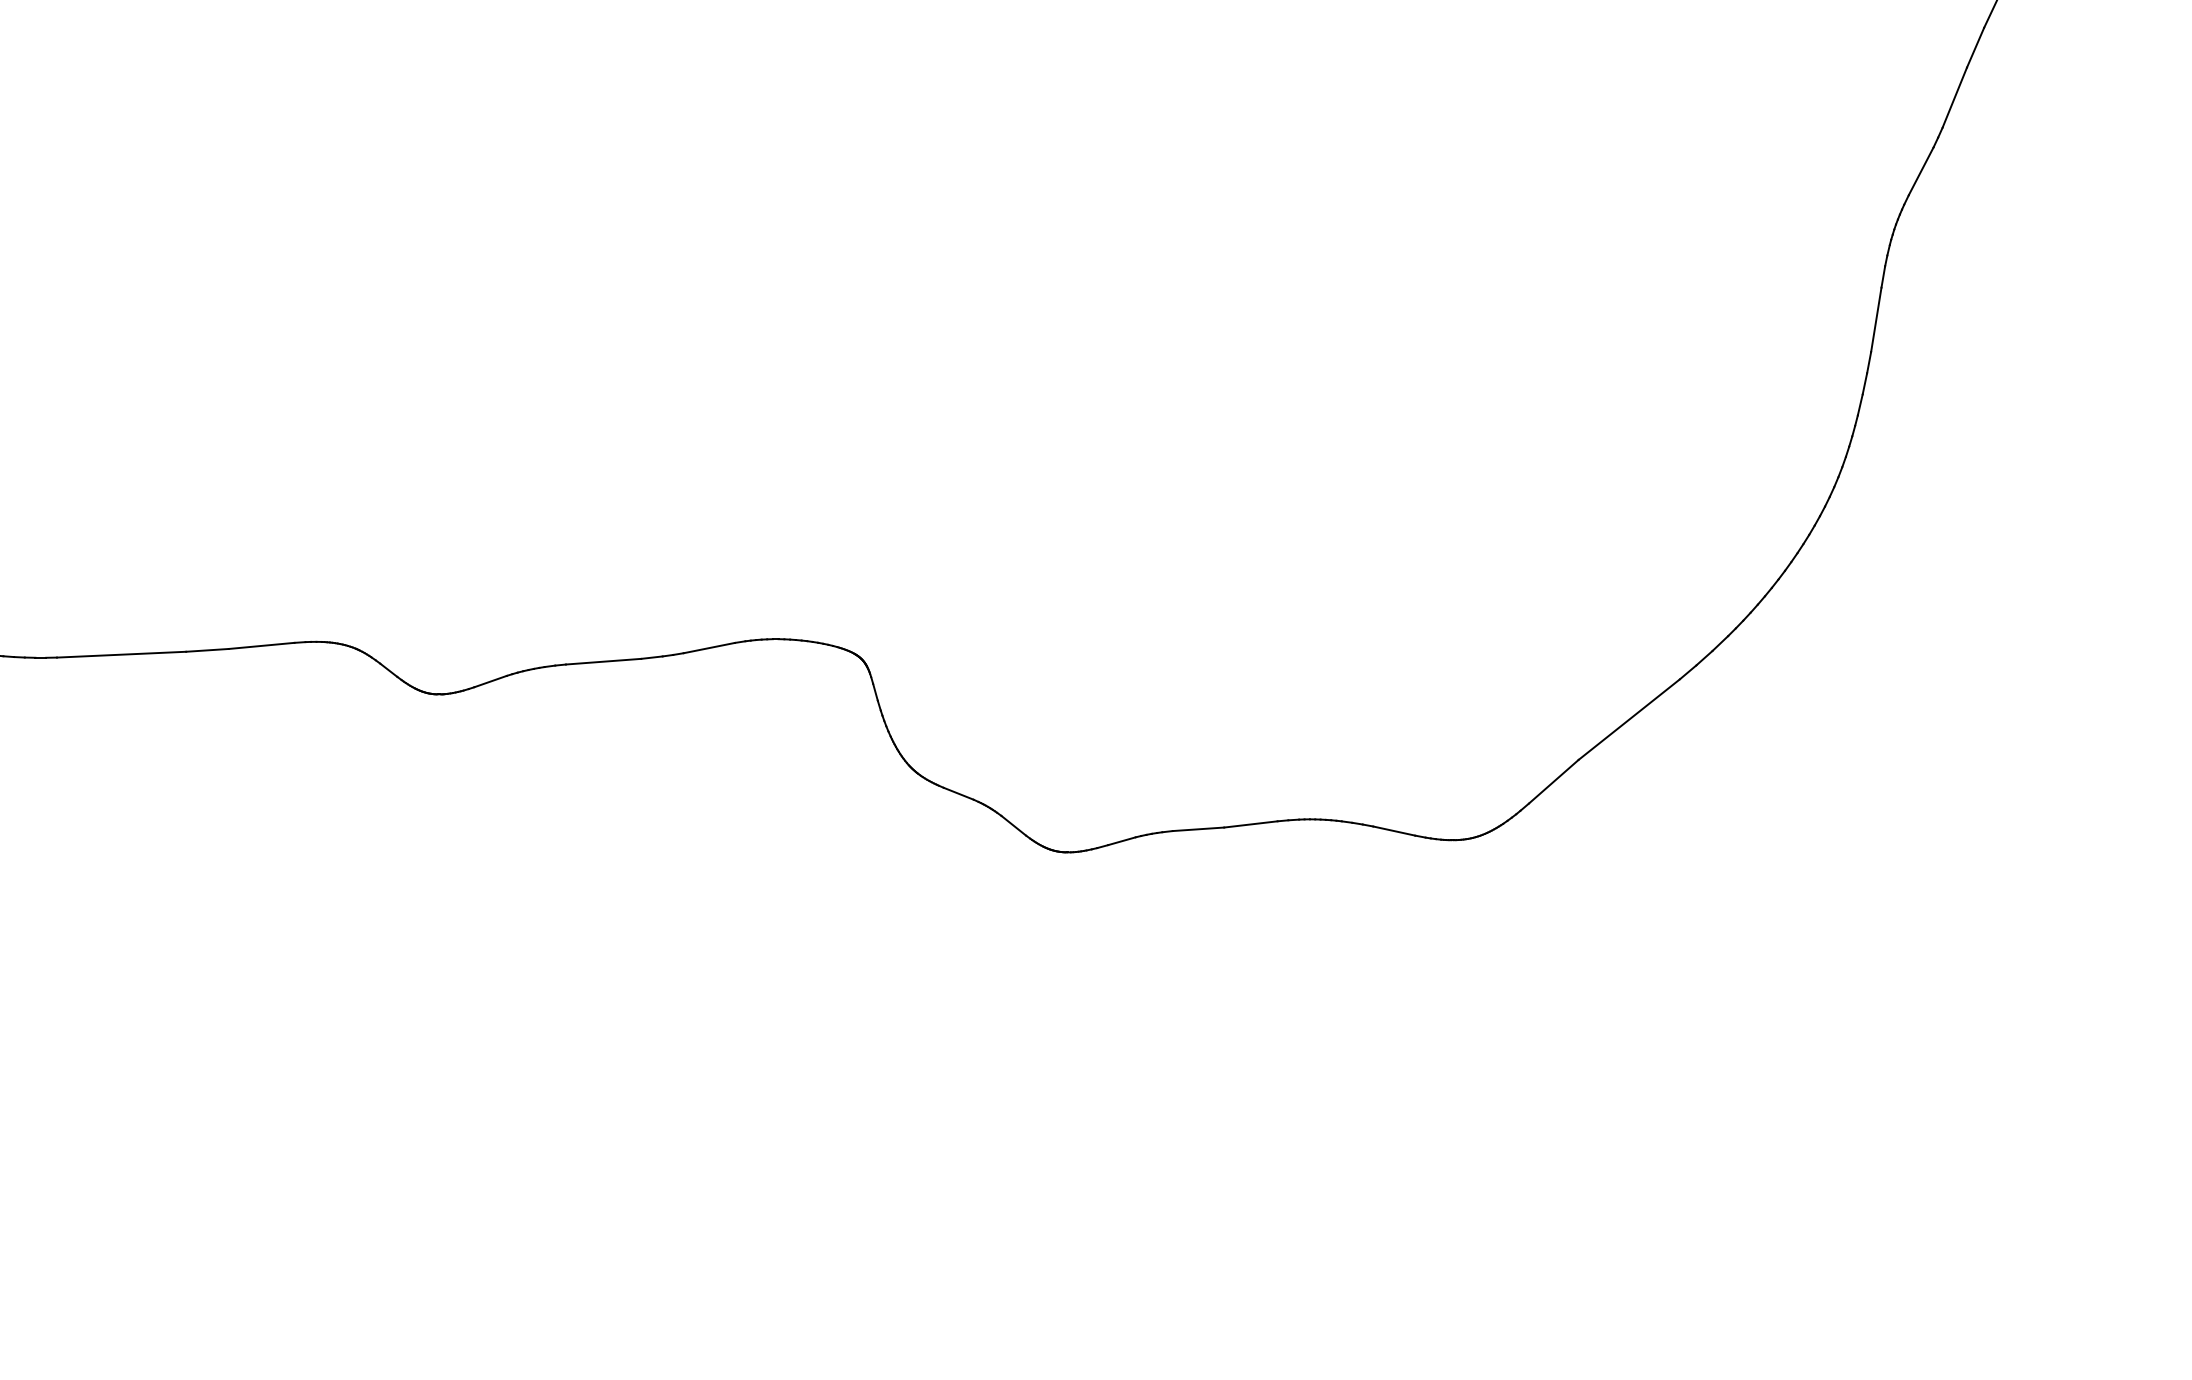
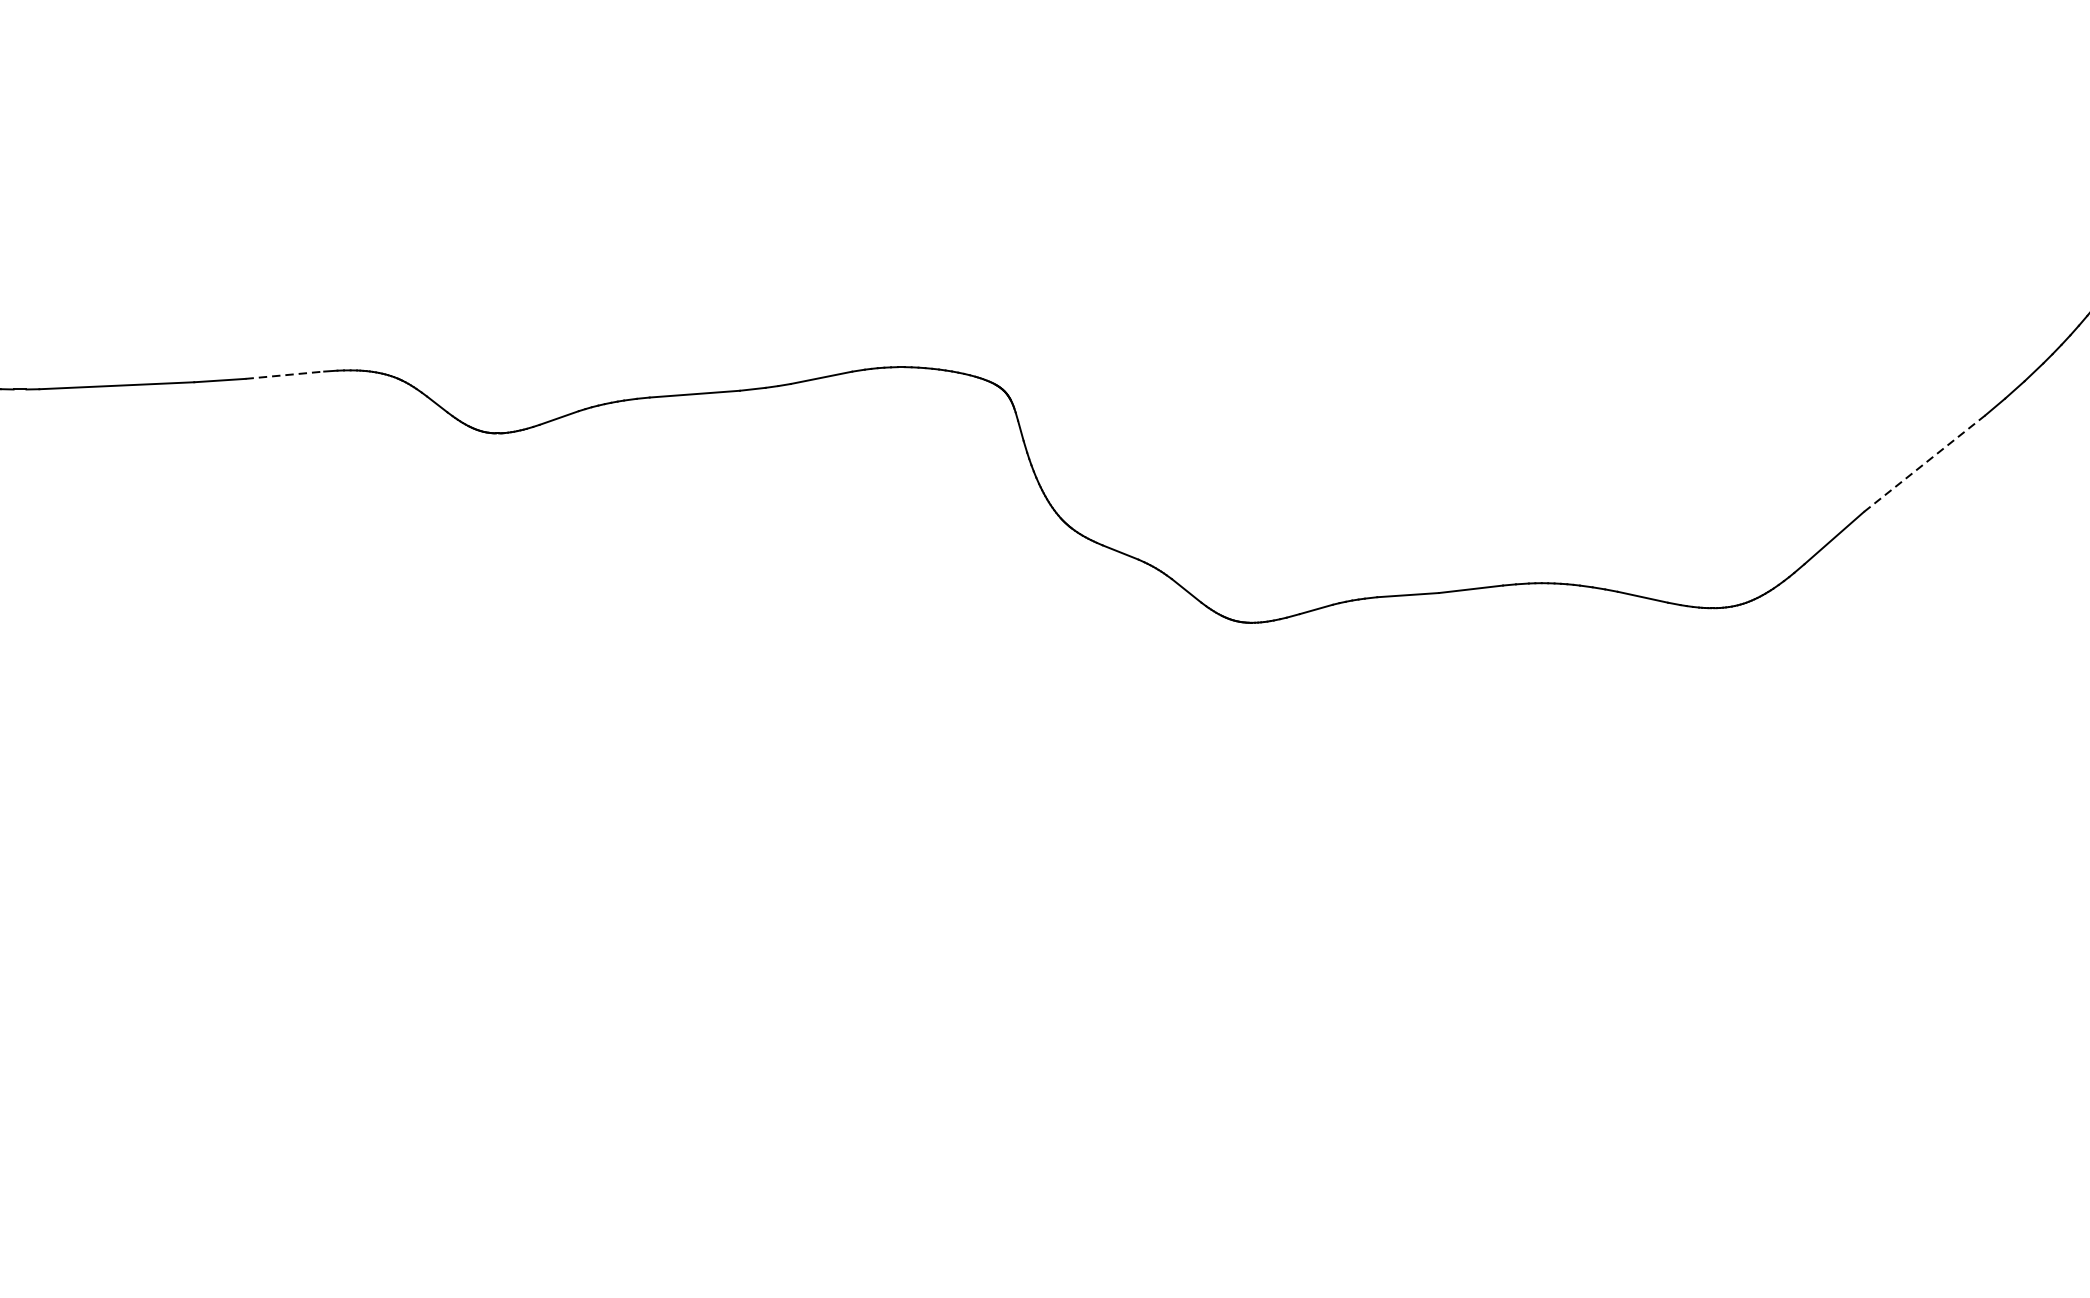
line: (261, 645) -> (284, 374), solid -> dashed
line: (1629, 719) -> (1924, 463), solid -> dashed

